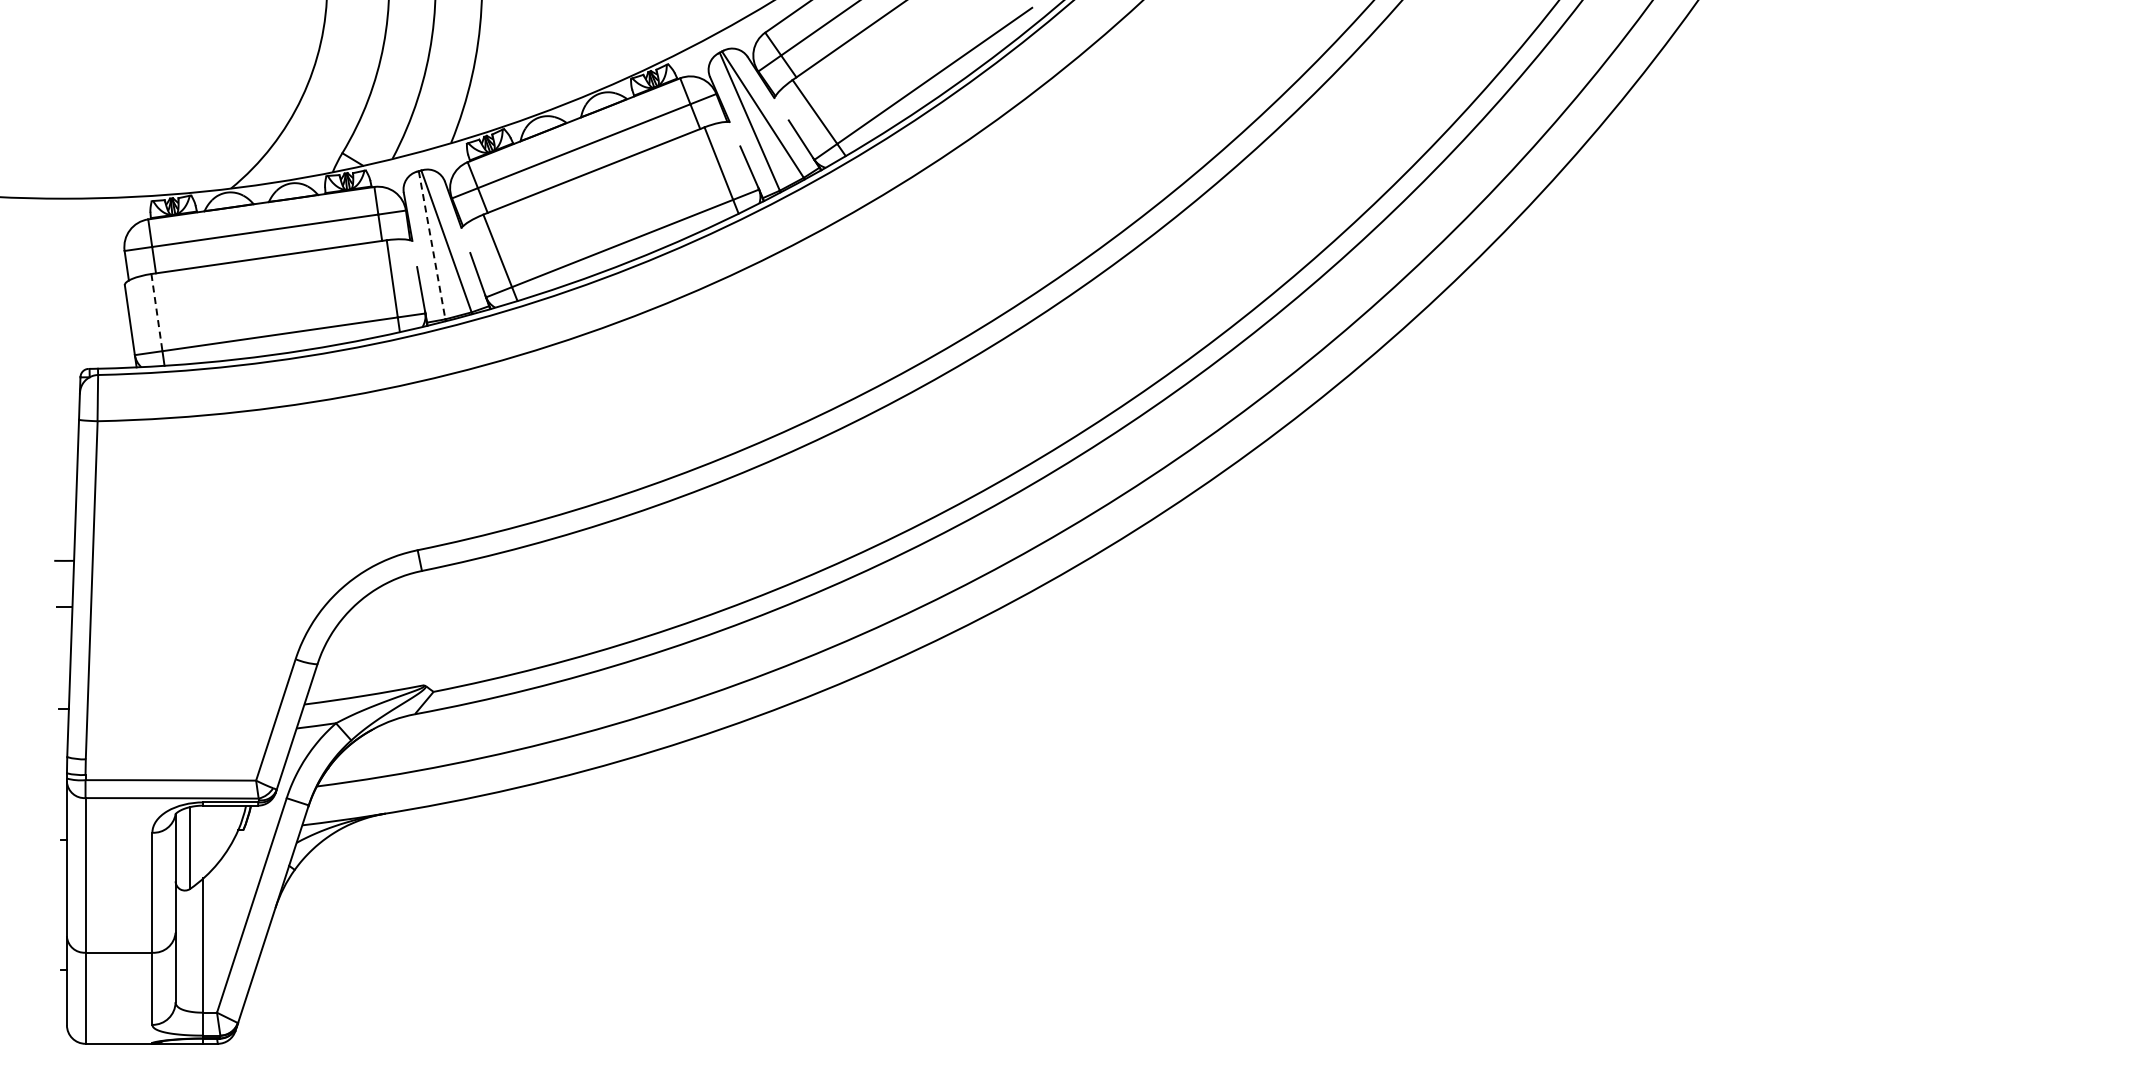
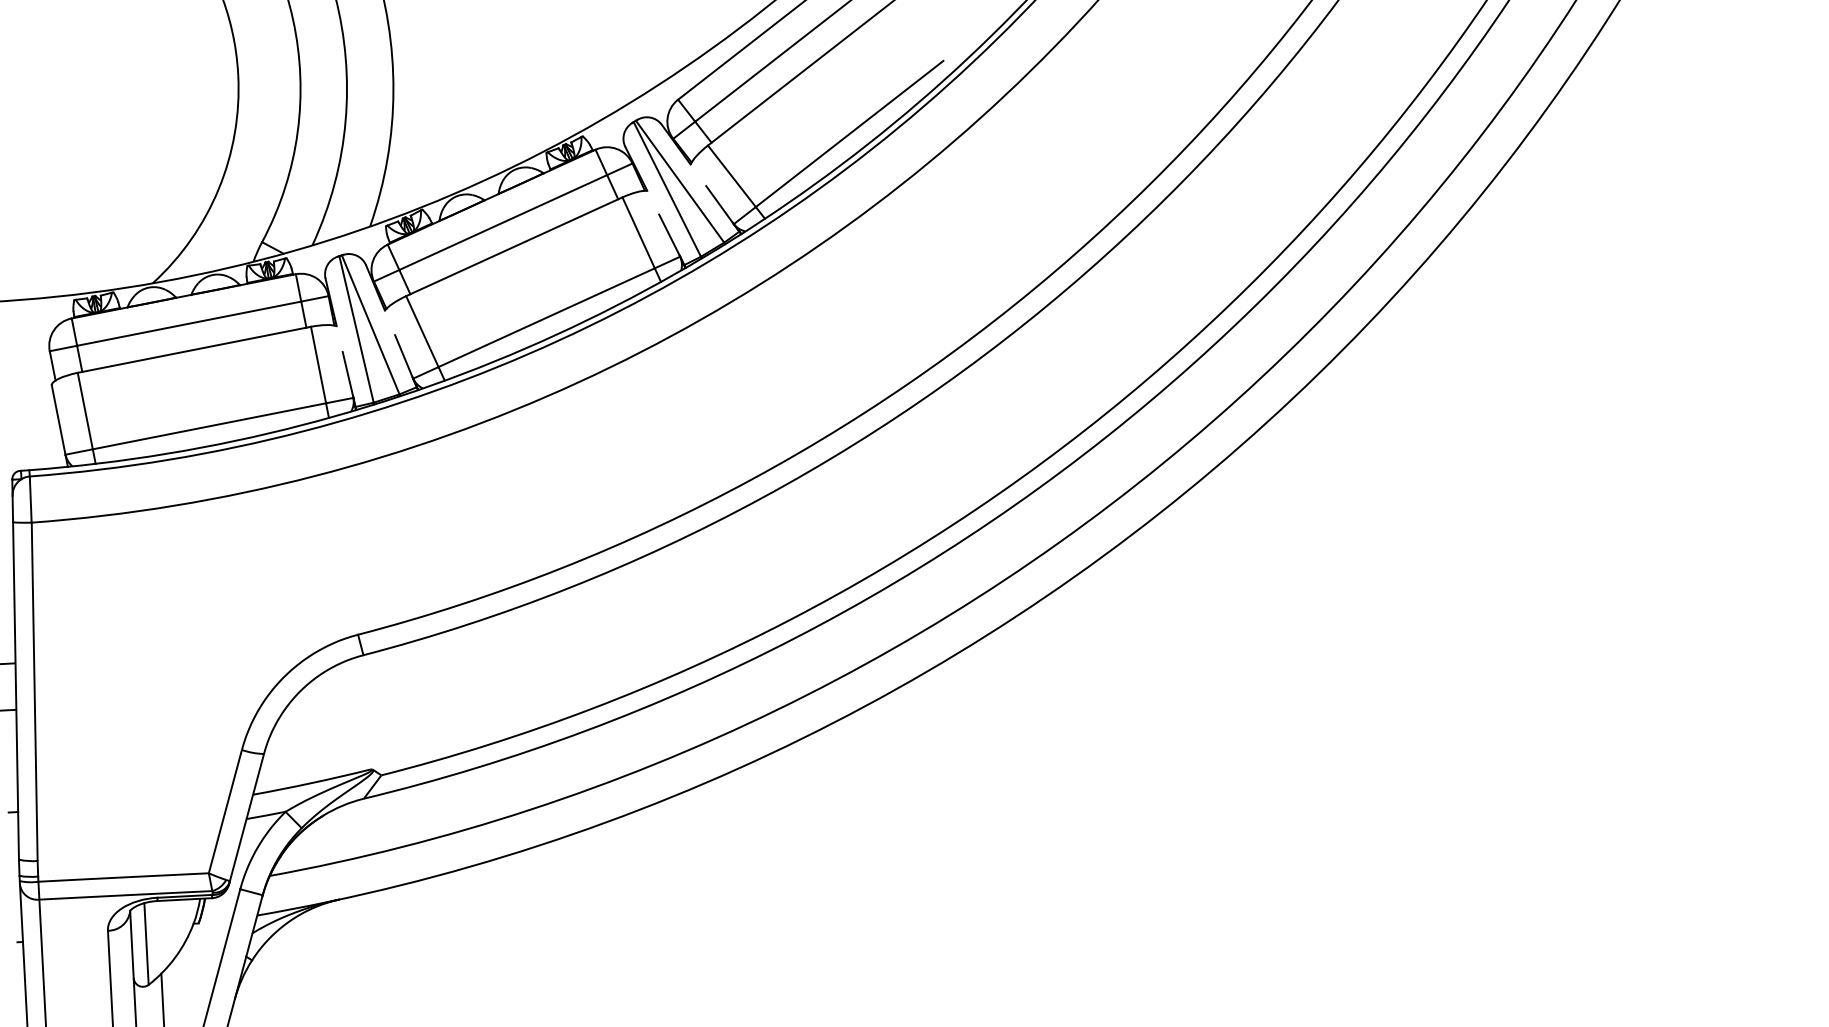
line: (432, 245) -> (356, 329), dashed -> solid
line: (156, 312) -> (84, 411), dashed -> solid

